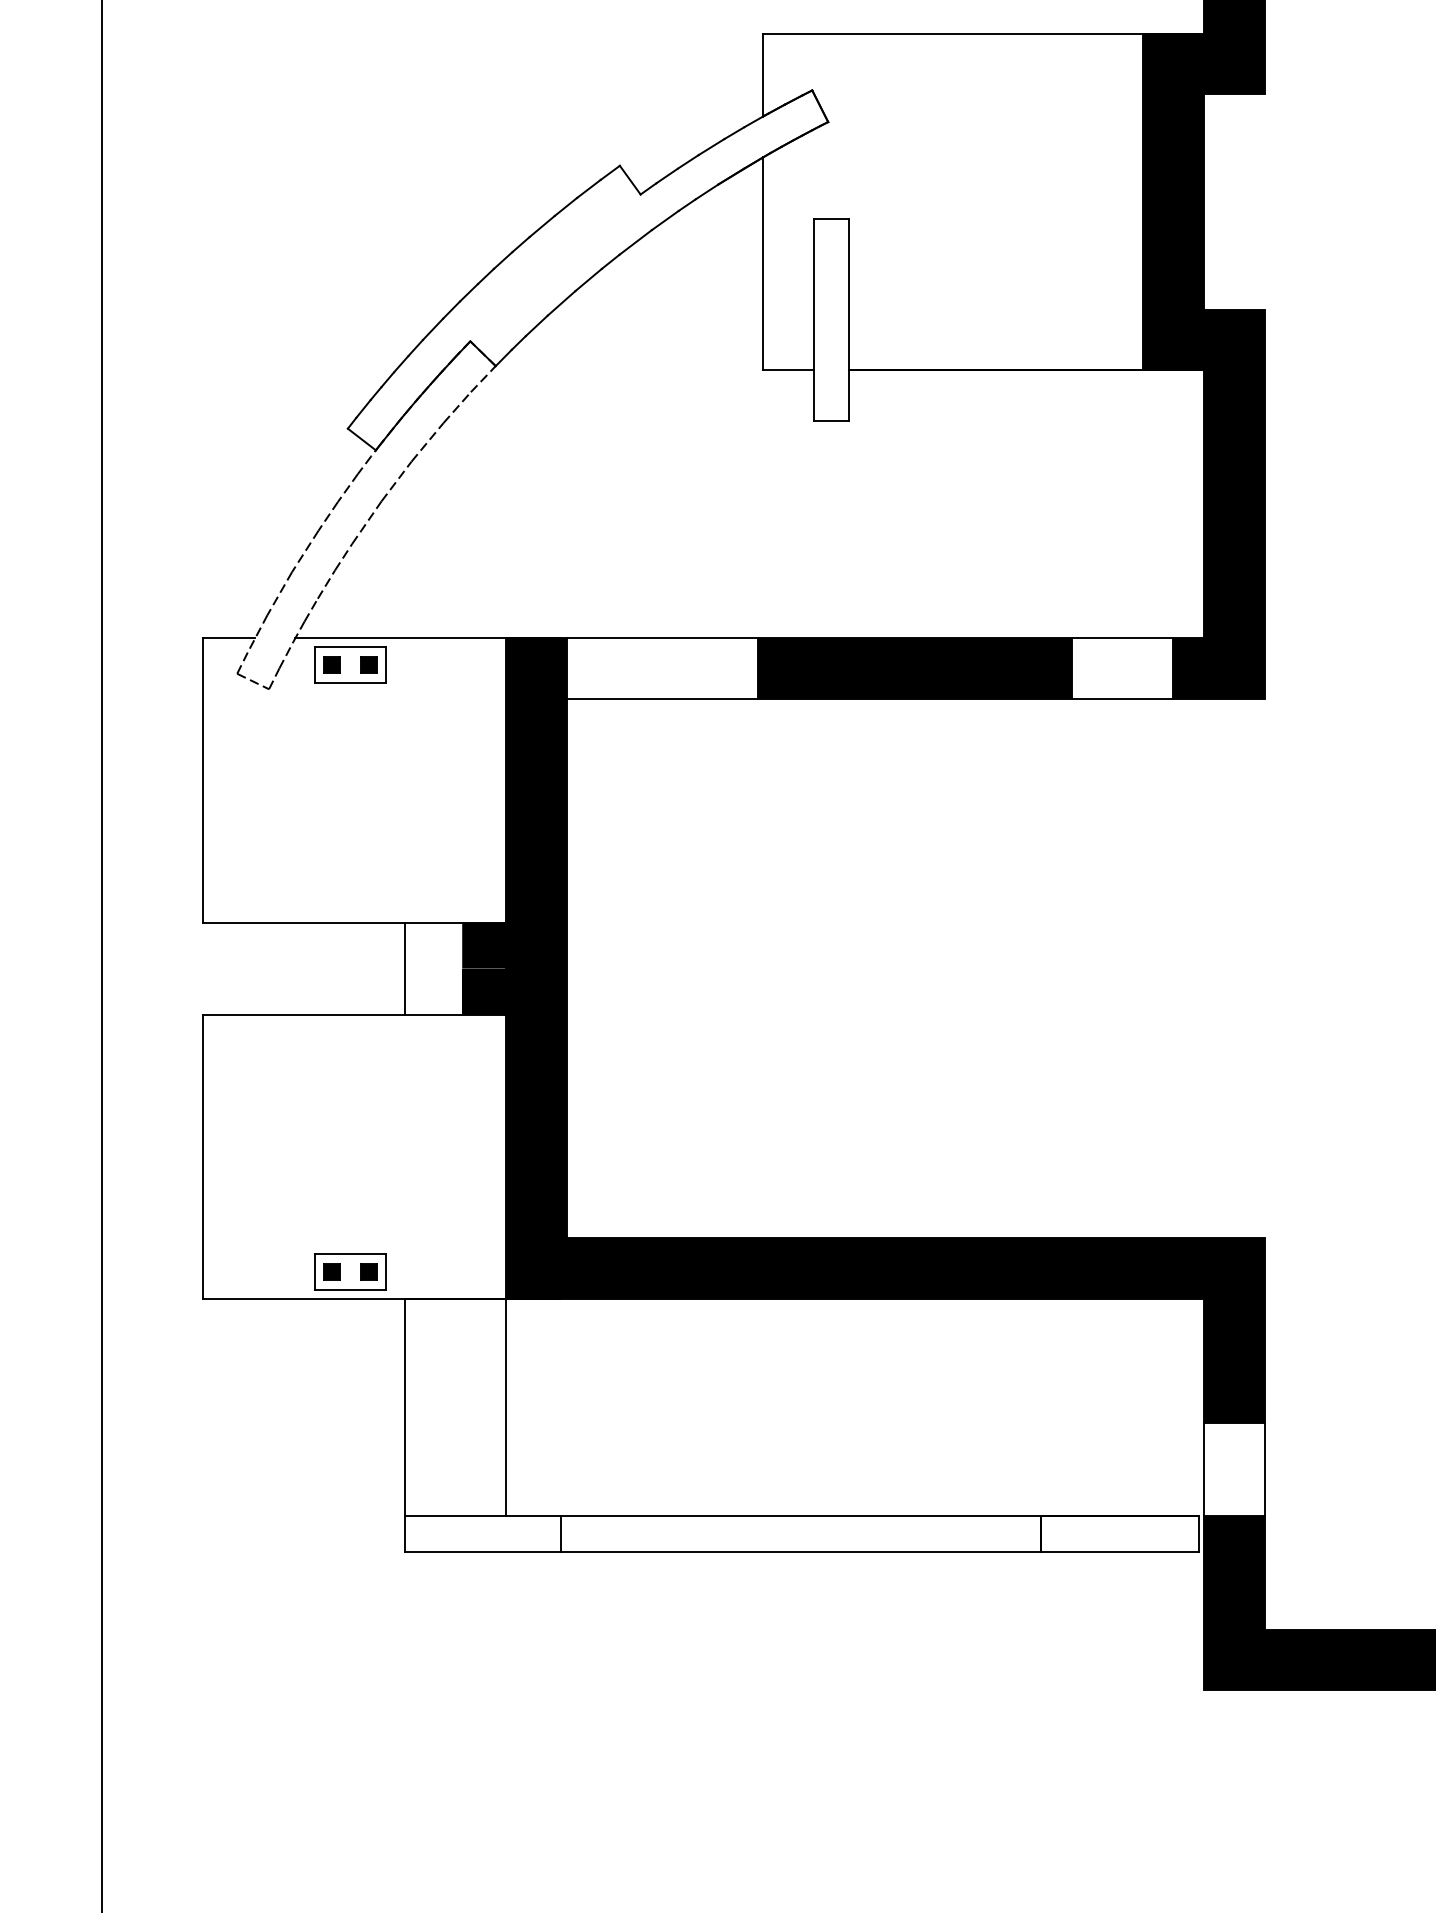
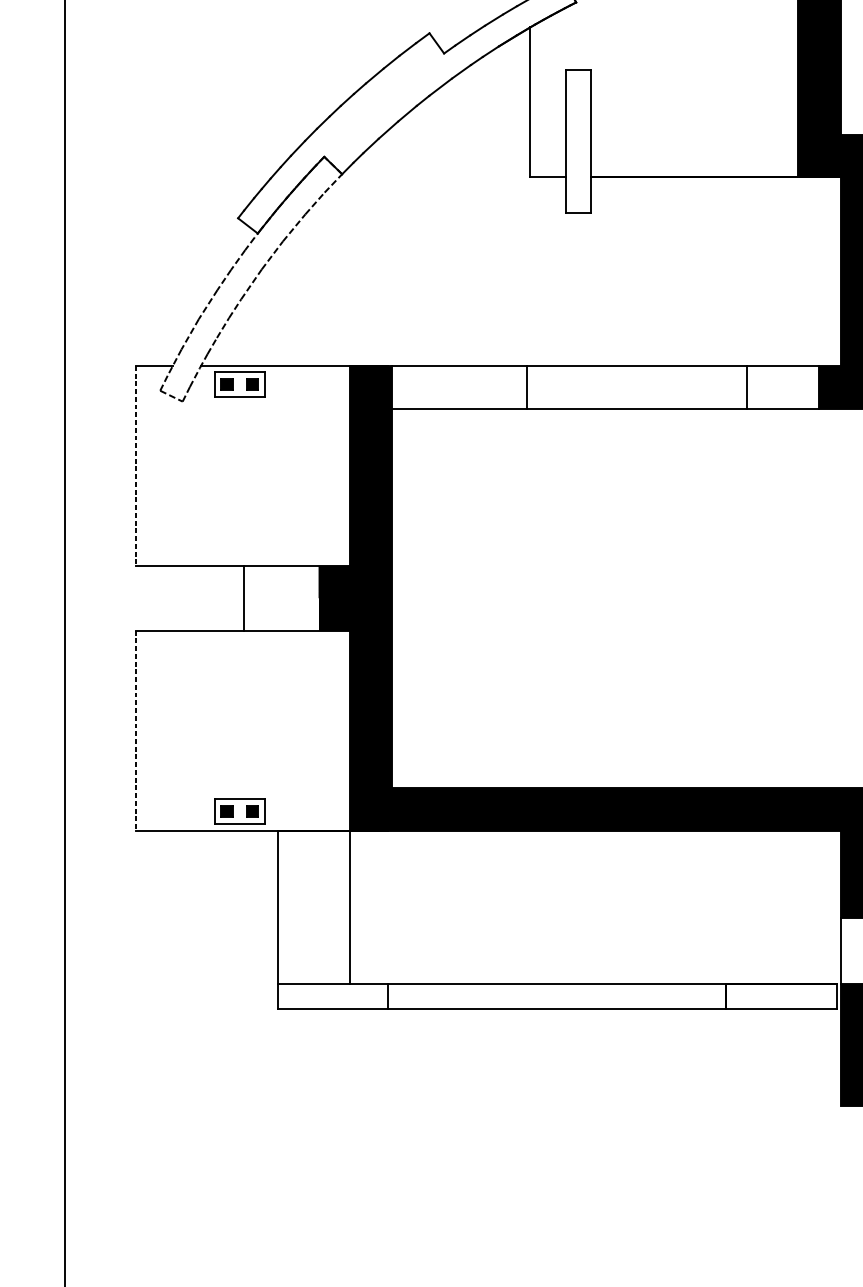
fill: (914, 668) -> (636, 387), removed
line: (202, 781) -> (135, 466), solid -> dashed
line: (405, 968) -> (244, 598), moved
line: (202, 1157) -> (135, 731), solid -> dashed

